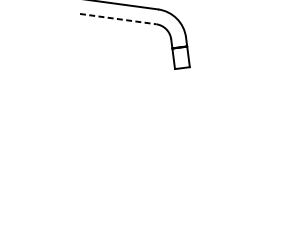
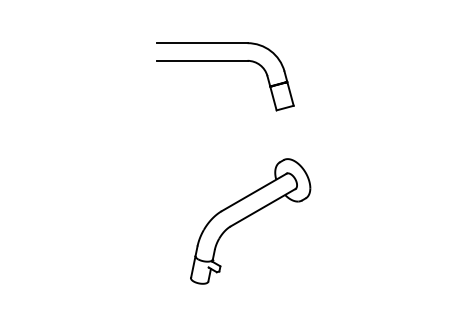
line: (118, 18) -> (202, 60), dashed -> solid
part: (140, 159) -> (250, 221), added

